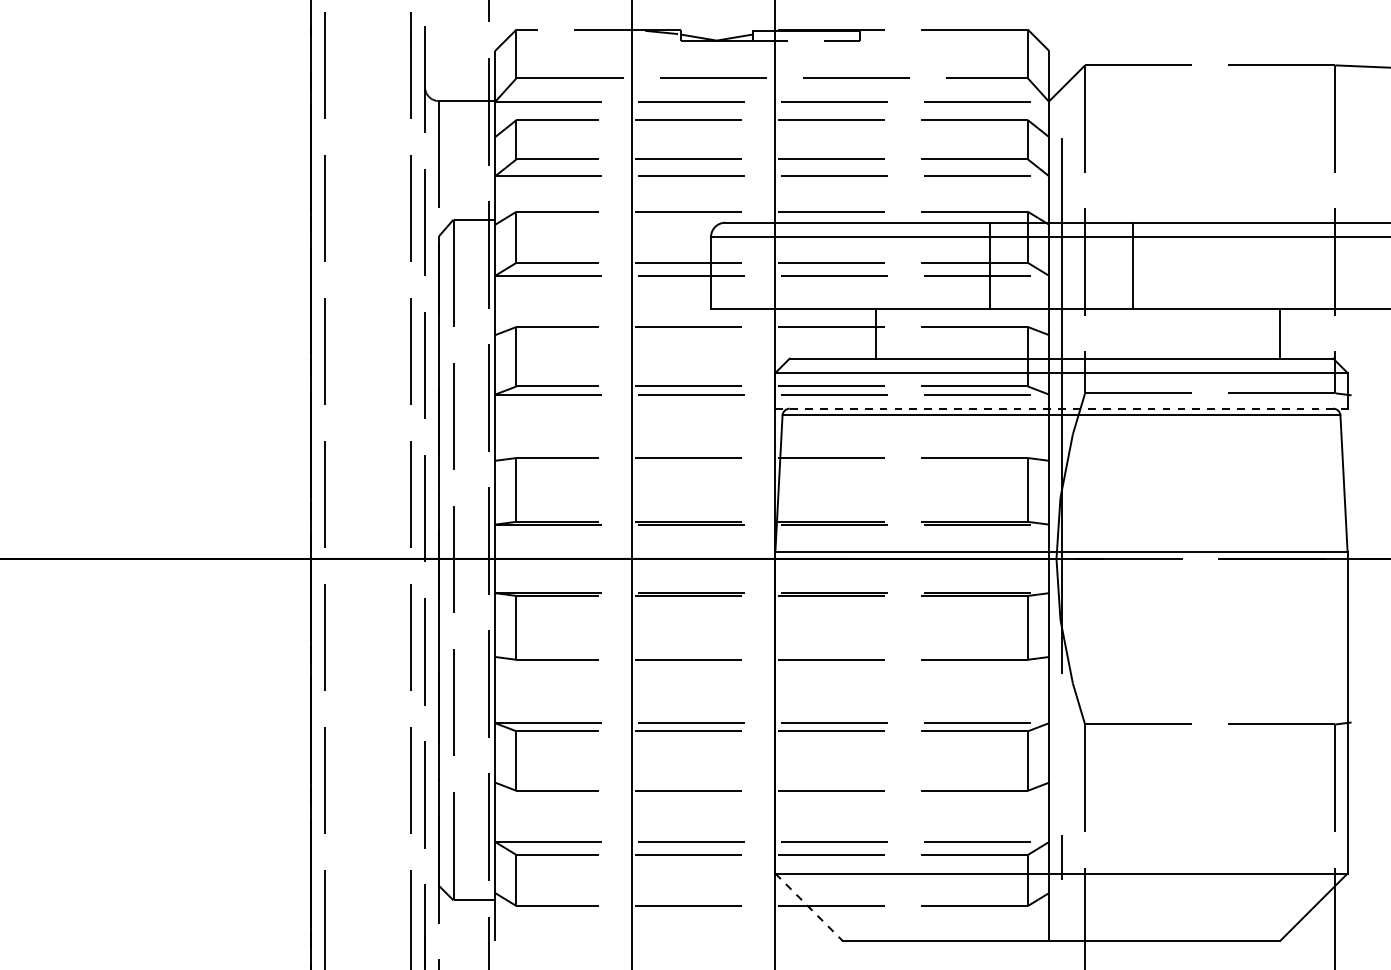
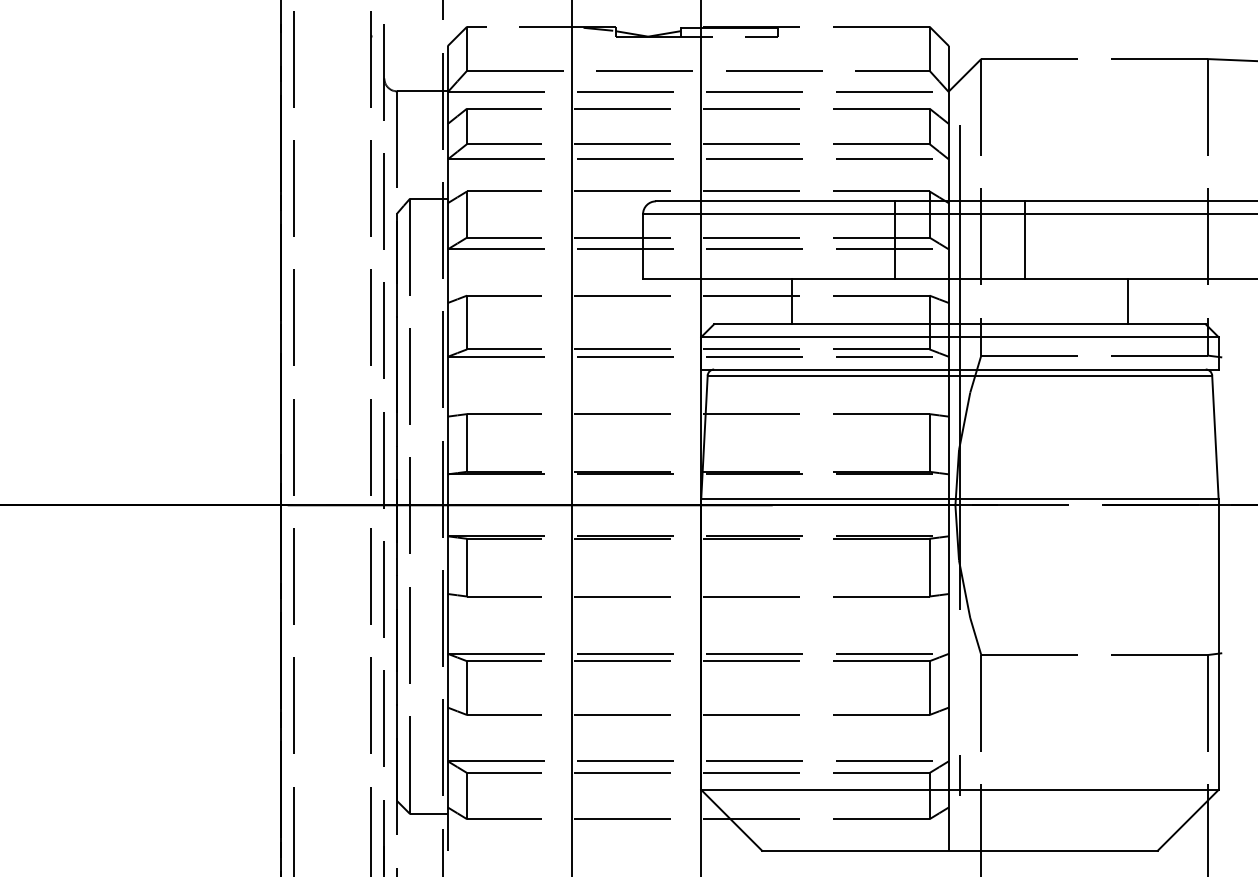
line: (1279, 333) -> (1128, 301), moved
line: (1060, 408) -> (959, 369), dashed -> solid
line: (809, 907) -> (732, 820), dashed -> solid

